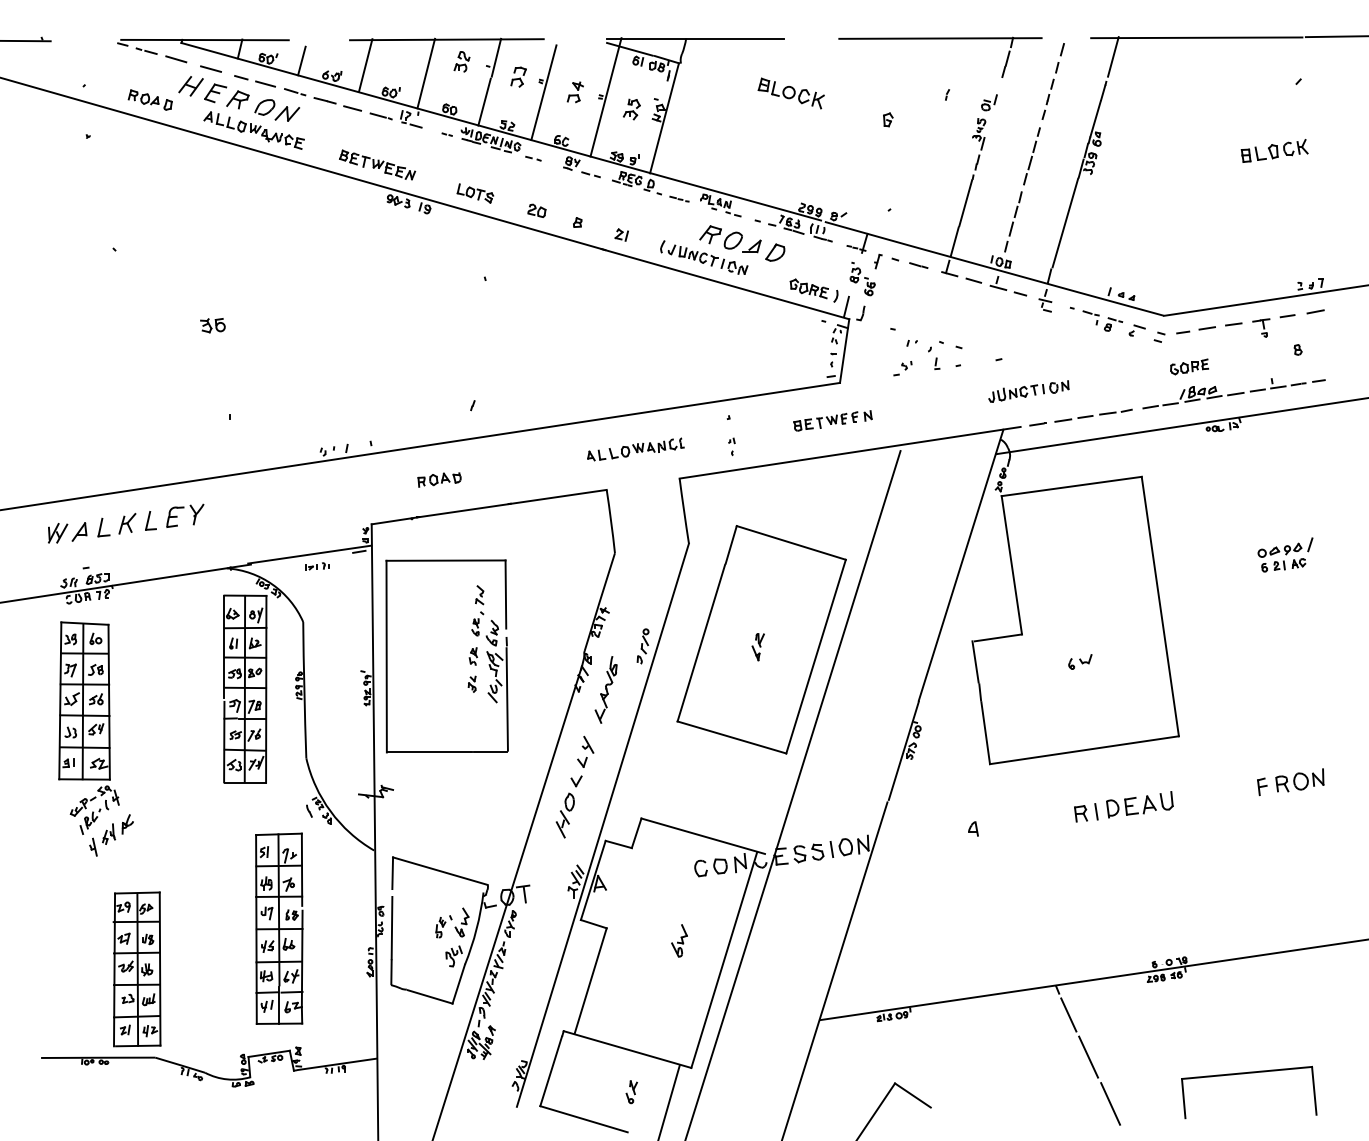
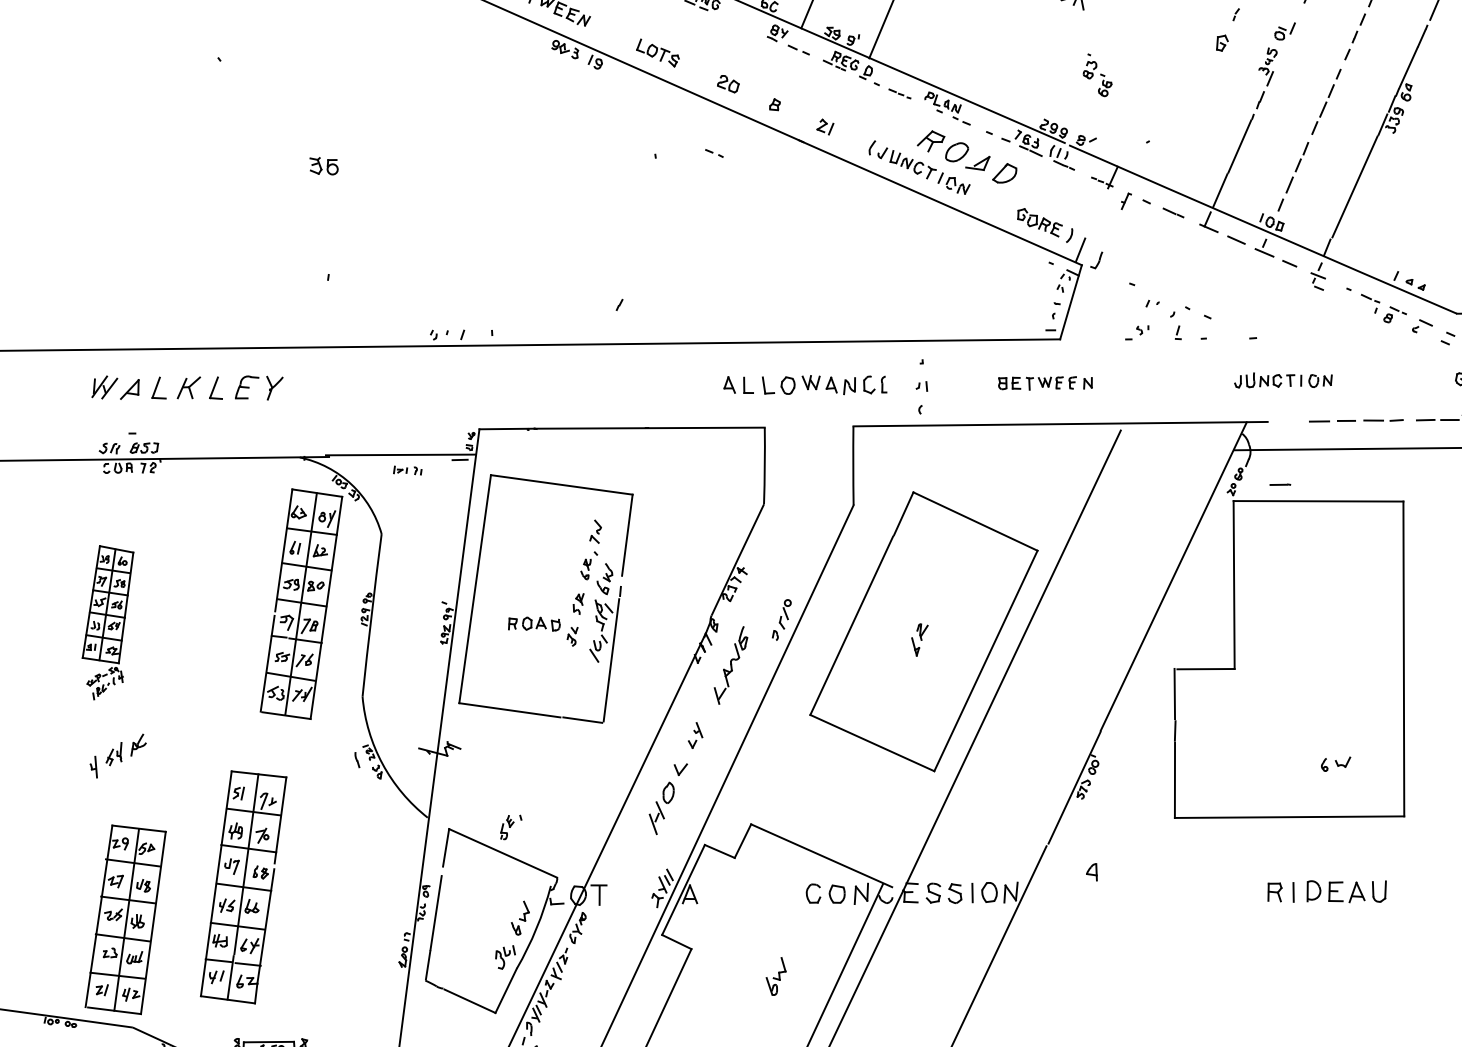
part: (888, 119) -> (1222, 42), moved
part: (533, 158) -> (714, 153), moved
part: (862, 278) -> (1097, 74), moved
line: (1037, 424) -> (1279, 484), moved
part: (731, 446) -> (920, 396), size x1.6
part: (635, 449) -> (805, 384), size x1.4
part: (439, 479) -> (534, 624), moved
part: (1080, 661) -> (1336, 763), moved
part: (88, 727) -> (108, 623), size x0.6
part: (585, 751) -> (695, 735), size x0.7
part: (973, 828) -> (1092, 871), moved
part: (443, 926) -> (510, 826), moved
part: (279, 928) -> (243, 886), moved

